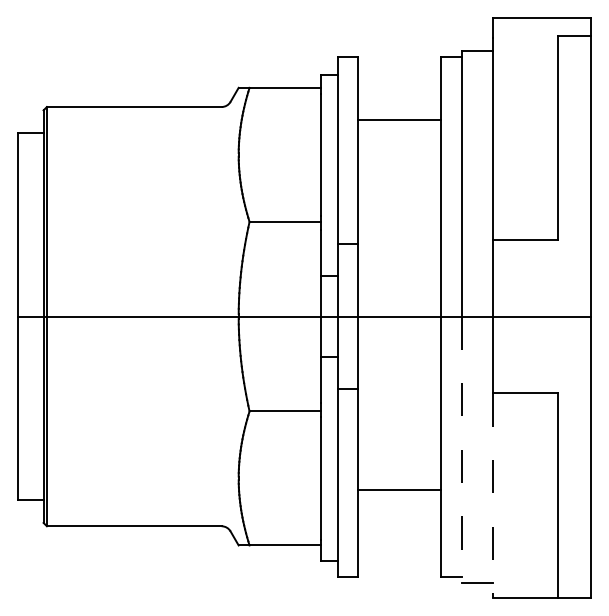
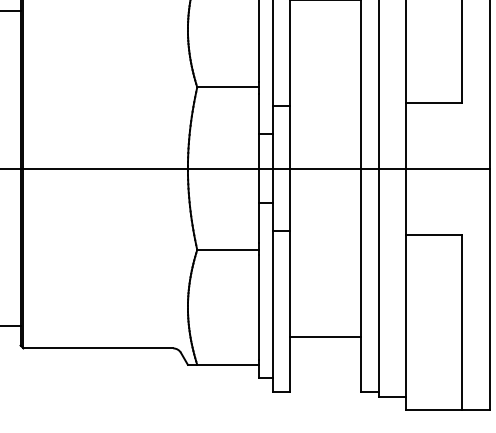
line: (461, 449) -> (379, 282), dashed -> solid
line: (398, 489) -> (325, 336), moved
line: (493, 495) -> (406, 322), dashed -> solid

